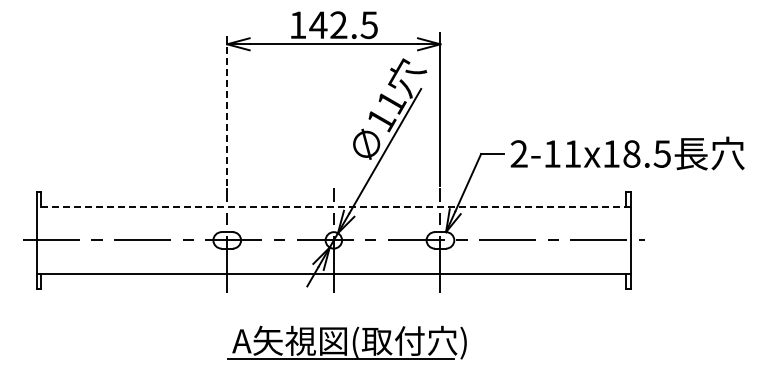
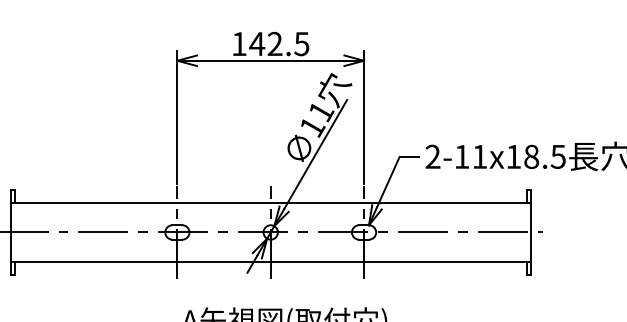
line: (227, 108) -> (177, 116), dashed -> solid
line: (333, 206) -> (270, 202), dashed -> solid

